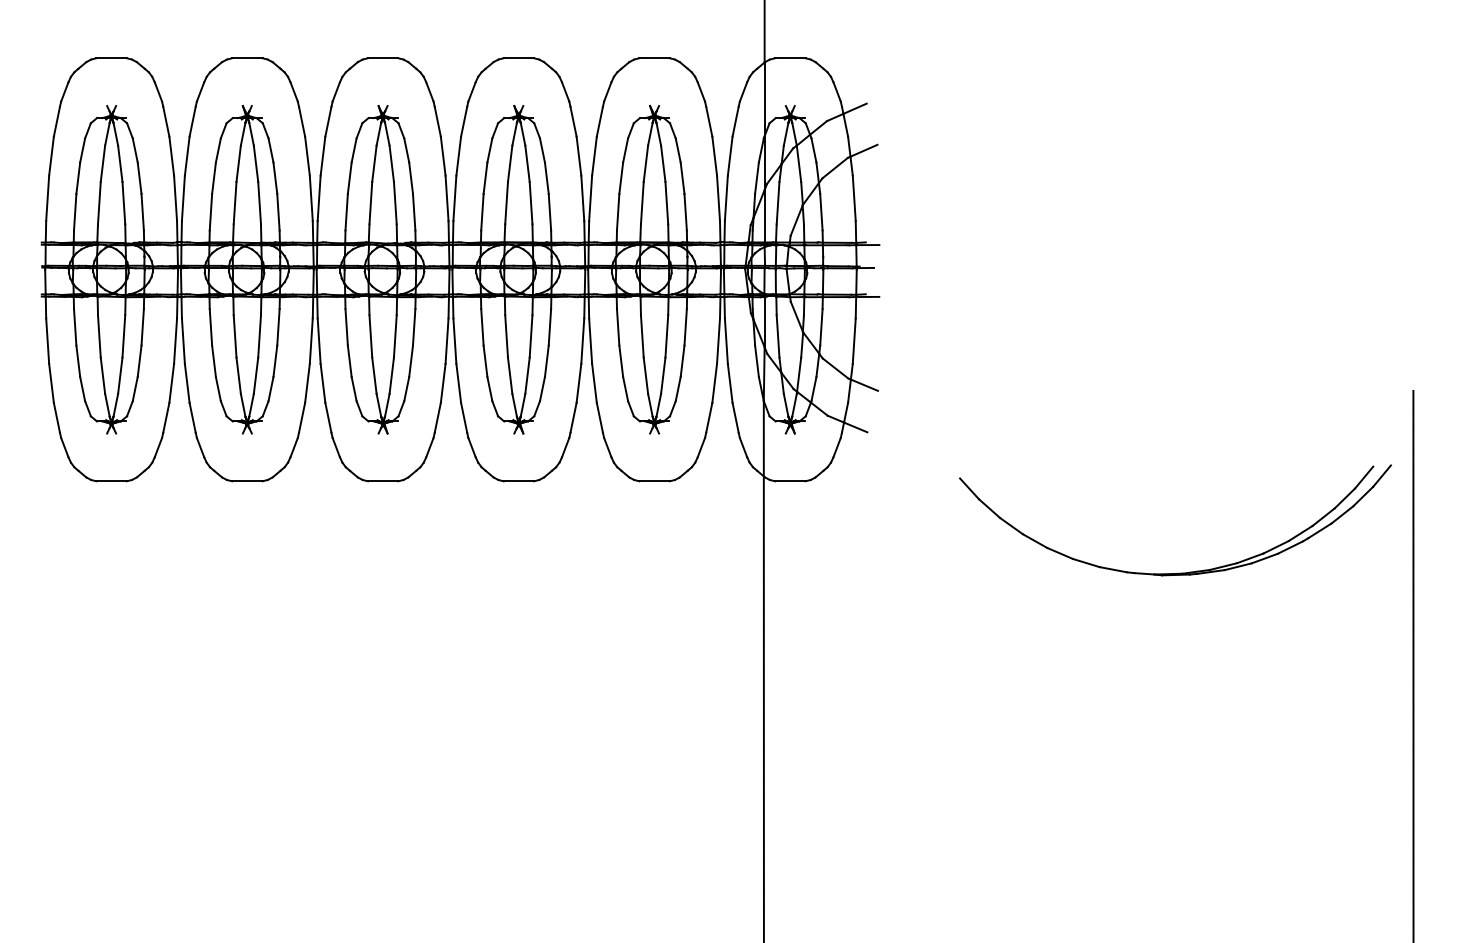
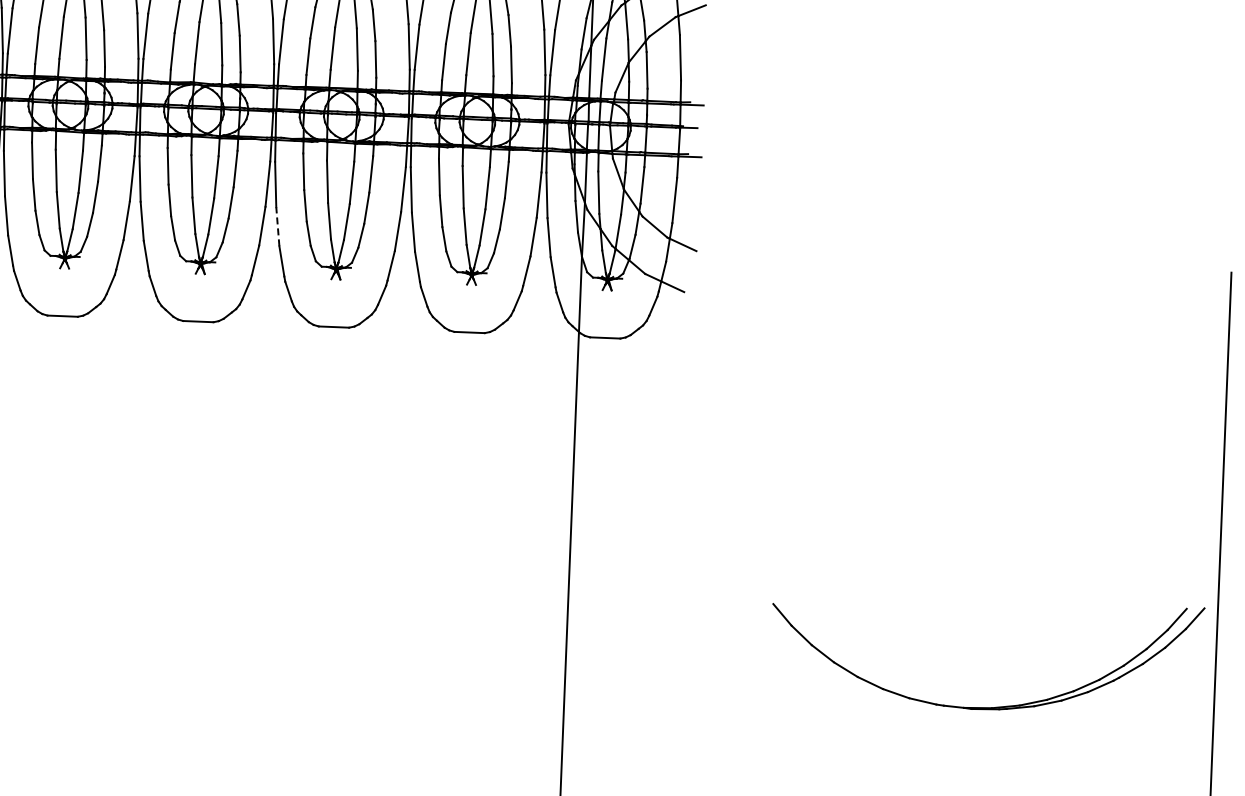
line: (458, 383) -> (277, 226), solid -> dashed
part: (1178, 572) -> (987, 706), moved

